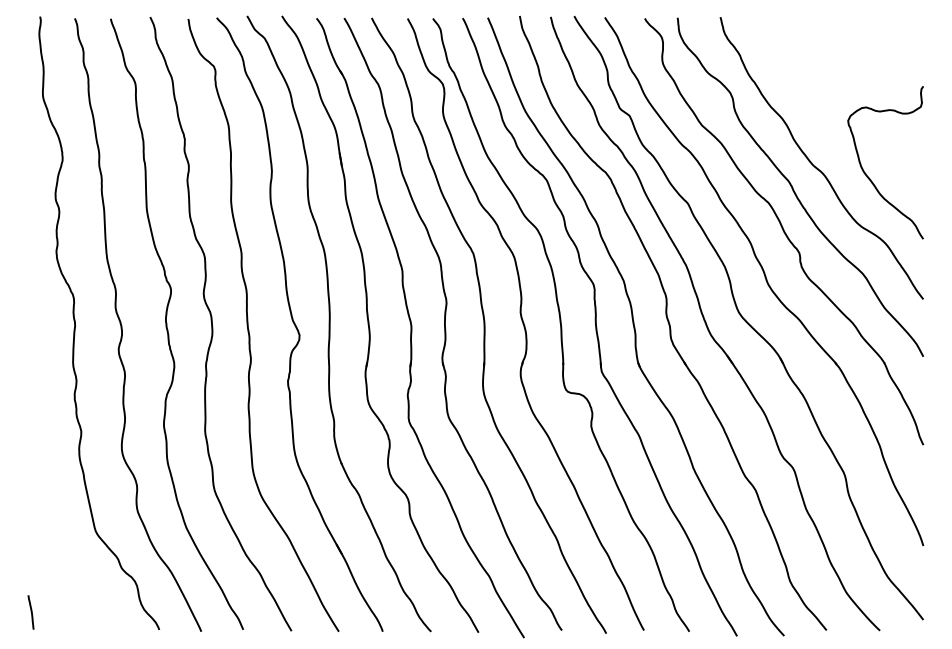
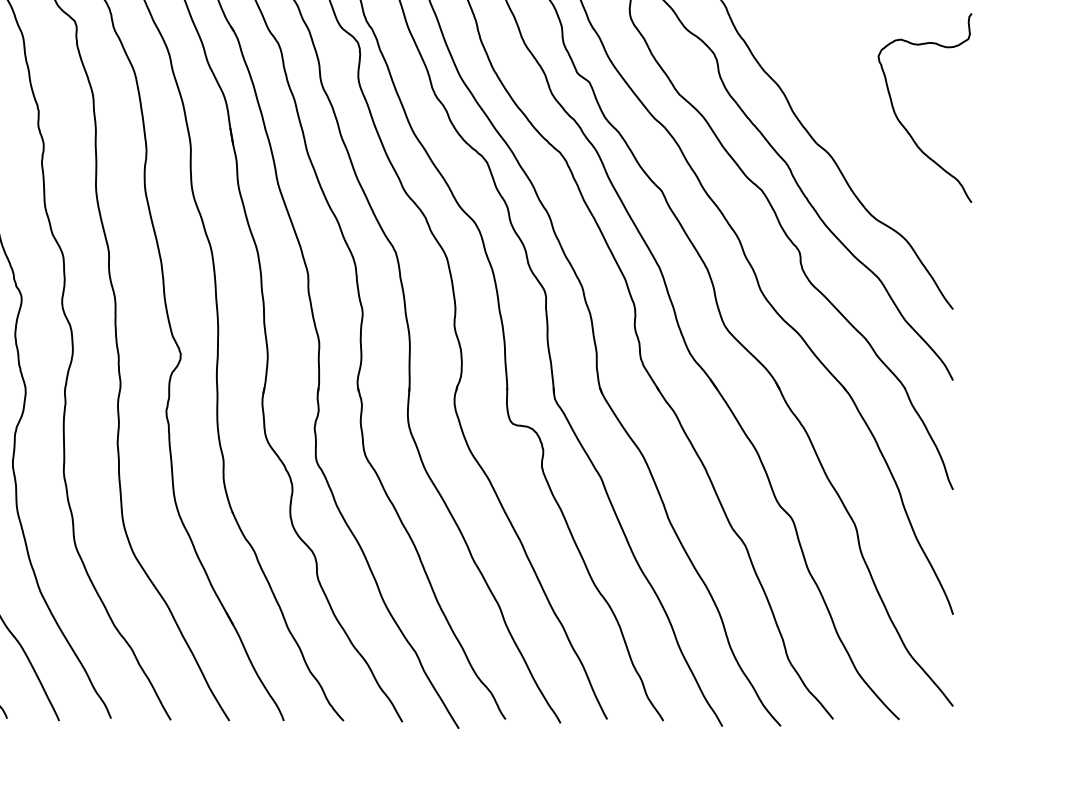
curve: (869, 177) -> (904, 126), moved

